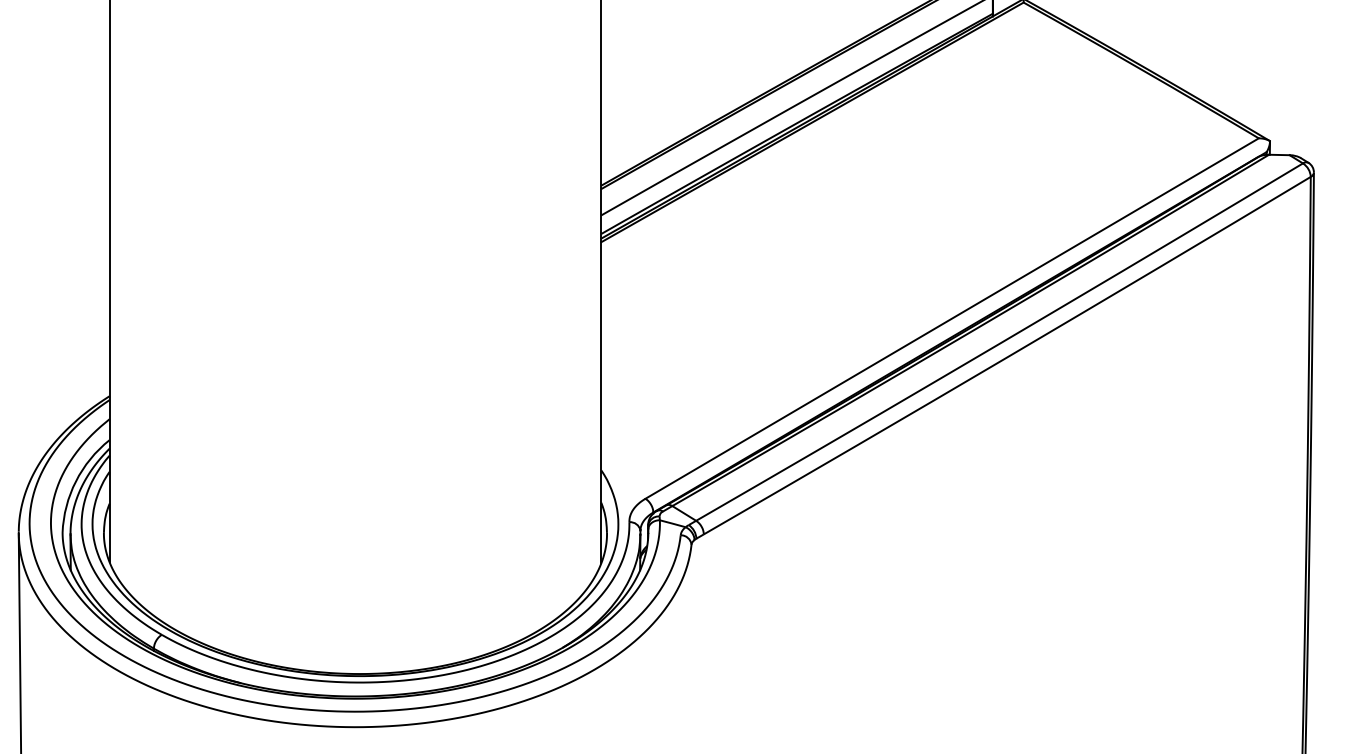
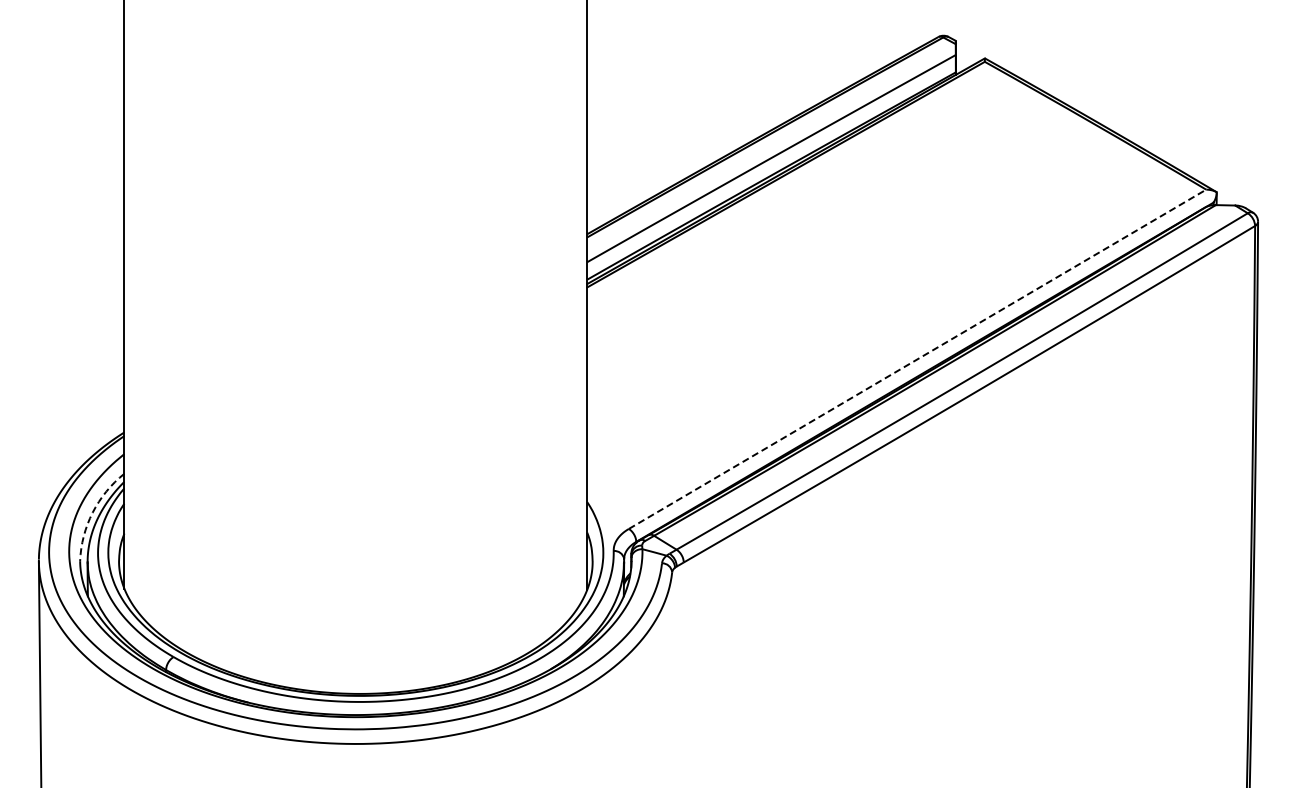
line: (952, 318) -> (917, 359), solid -> dashed
arc: (75, 481) -> (92, 512), solid -> dashed

